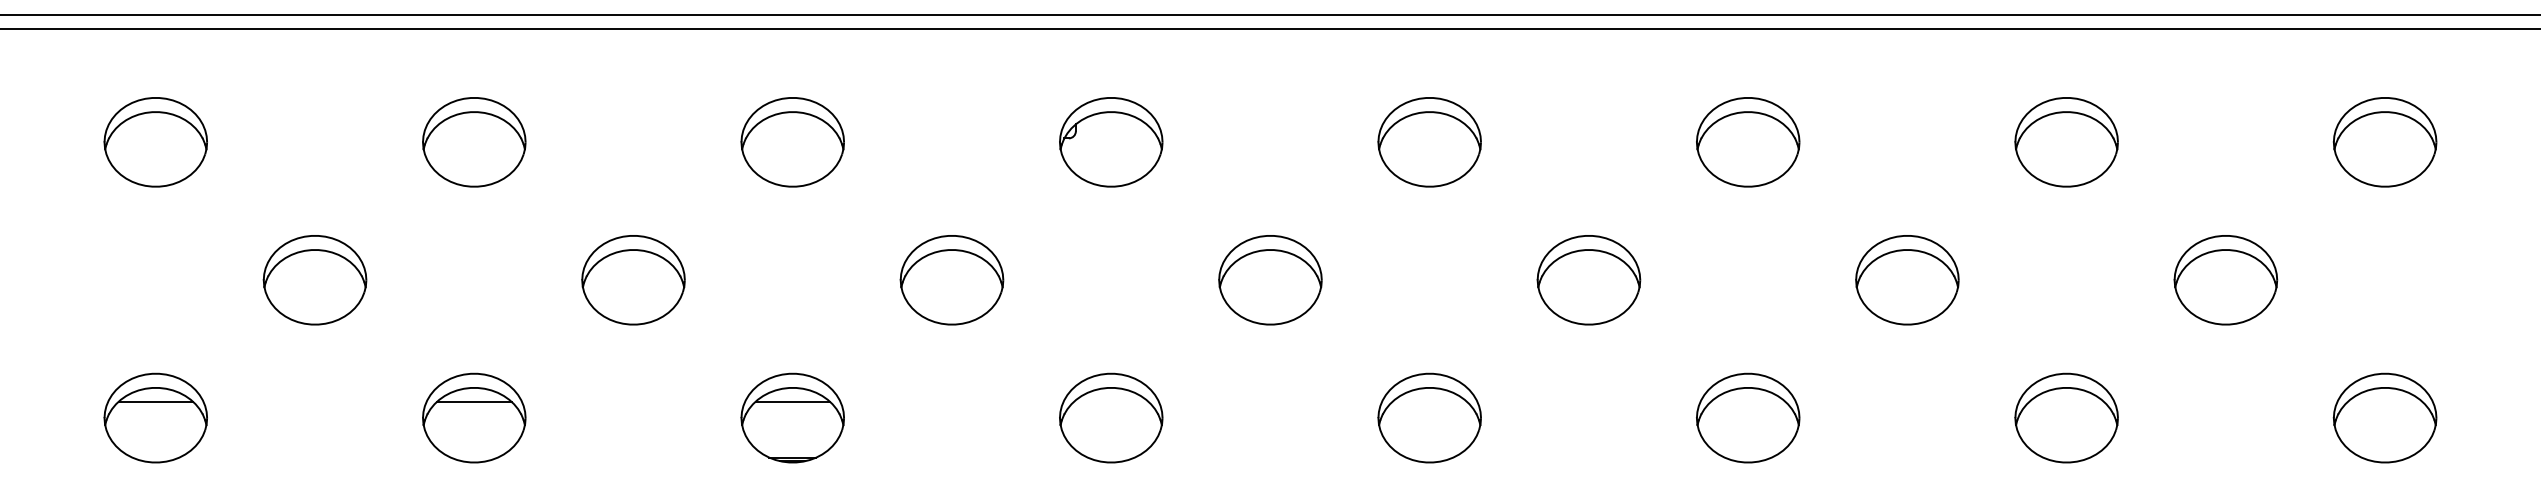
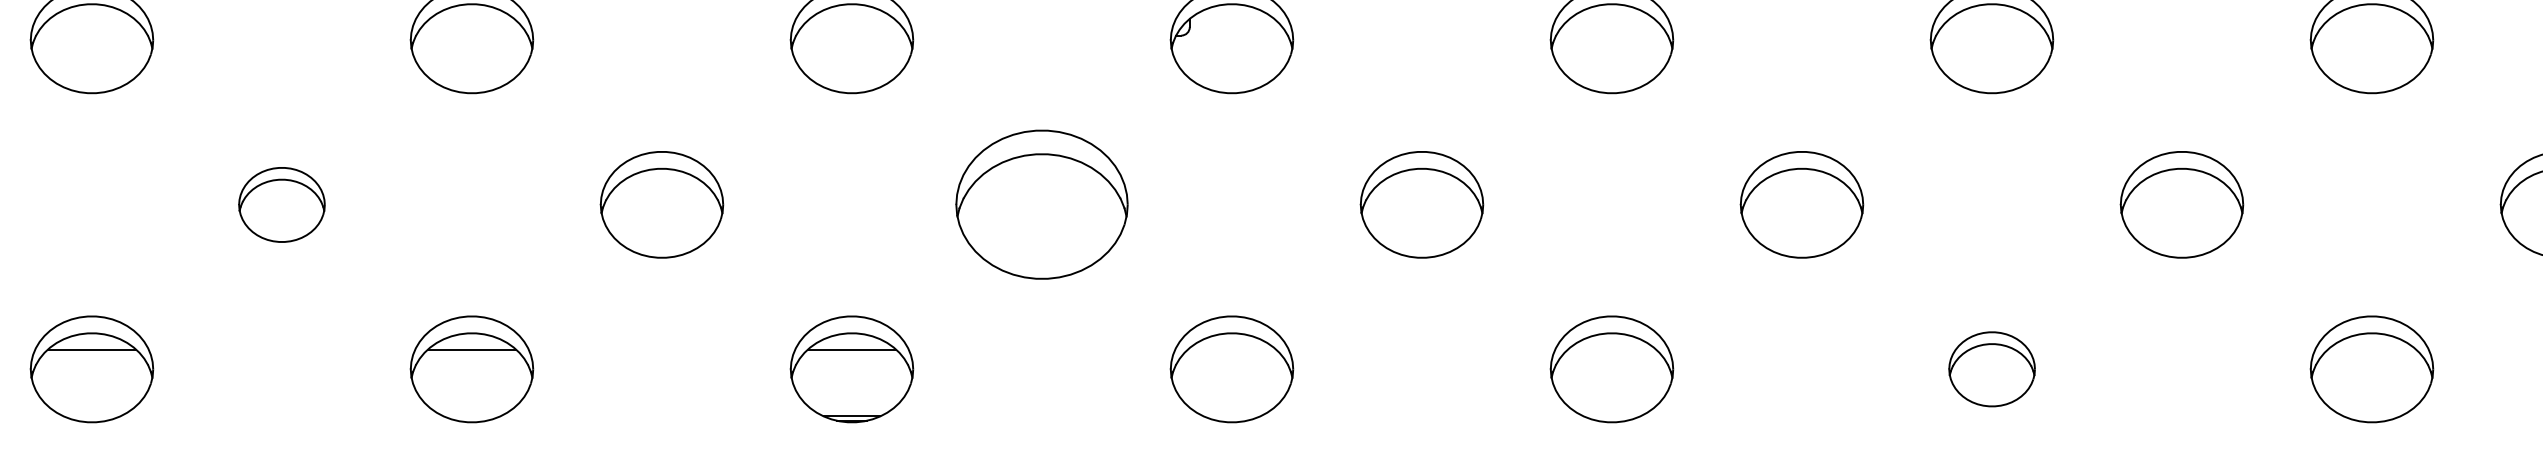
part: (314, 280) -> (281, 205), size x0.7
part: (951, 280) -> (1041, 205), size x1.4
part: (1748, 417) -> (1992, 368), size x0.7

